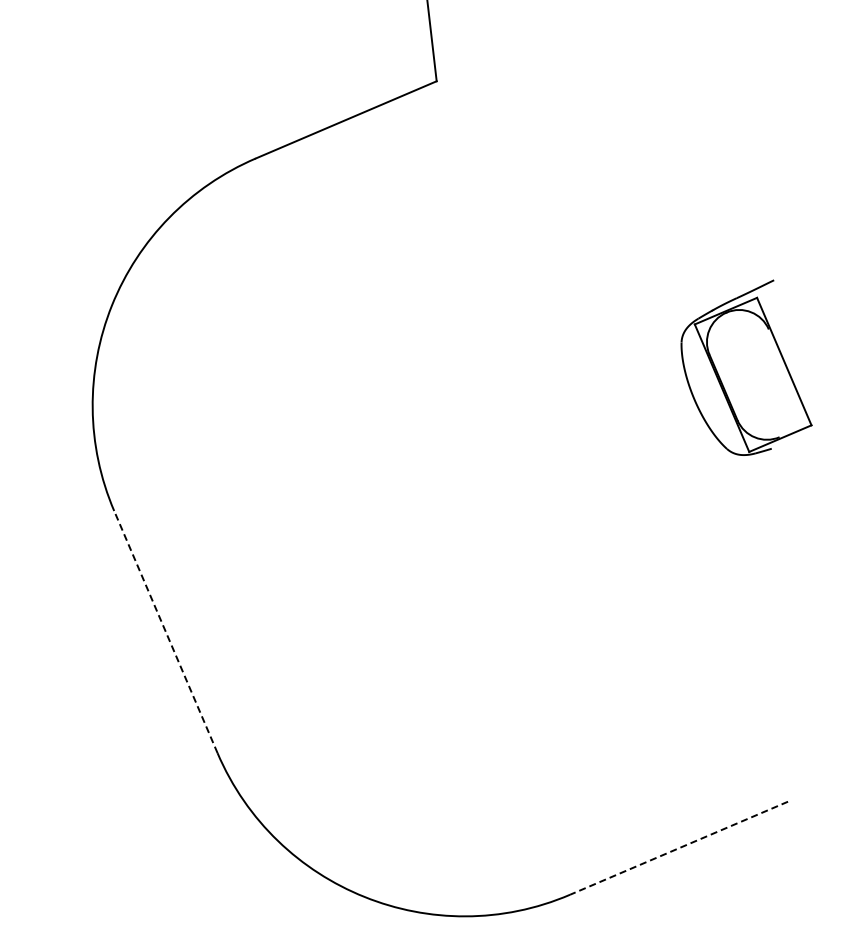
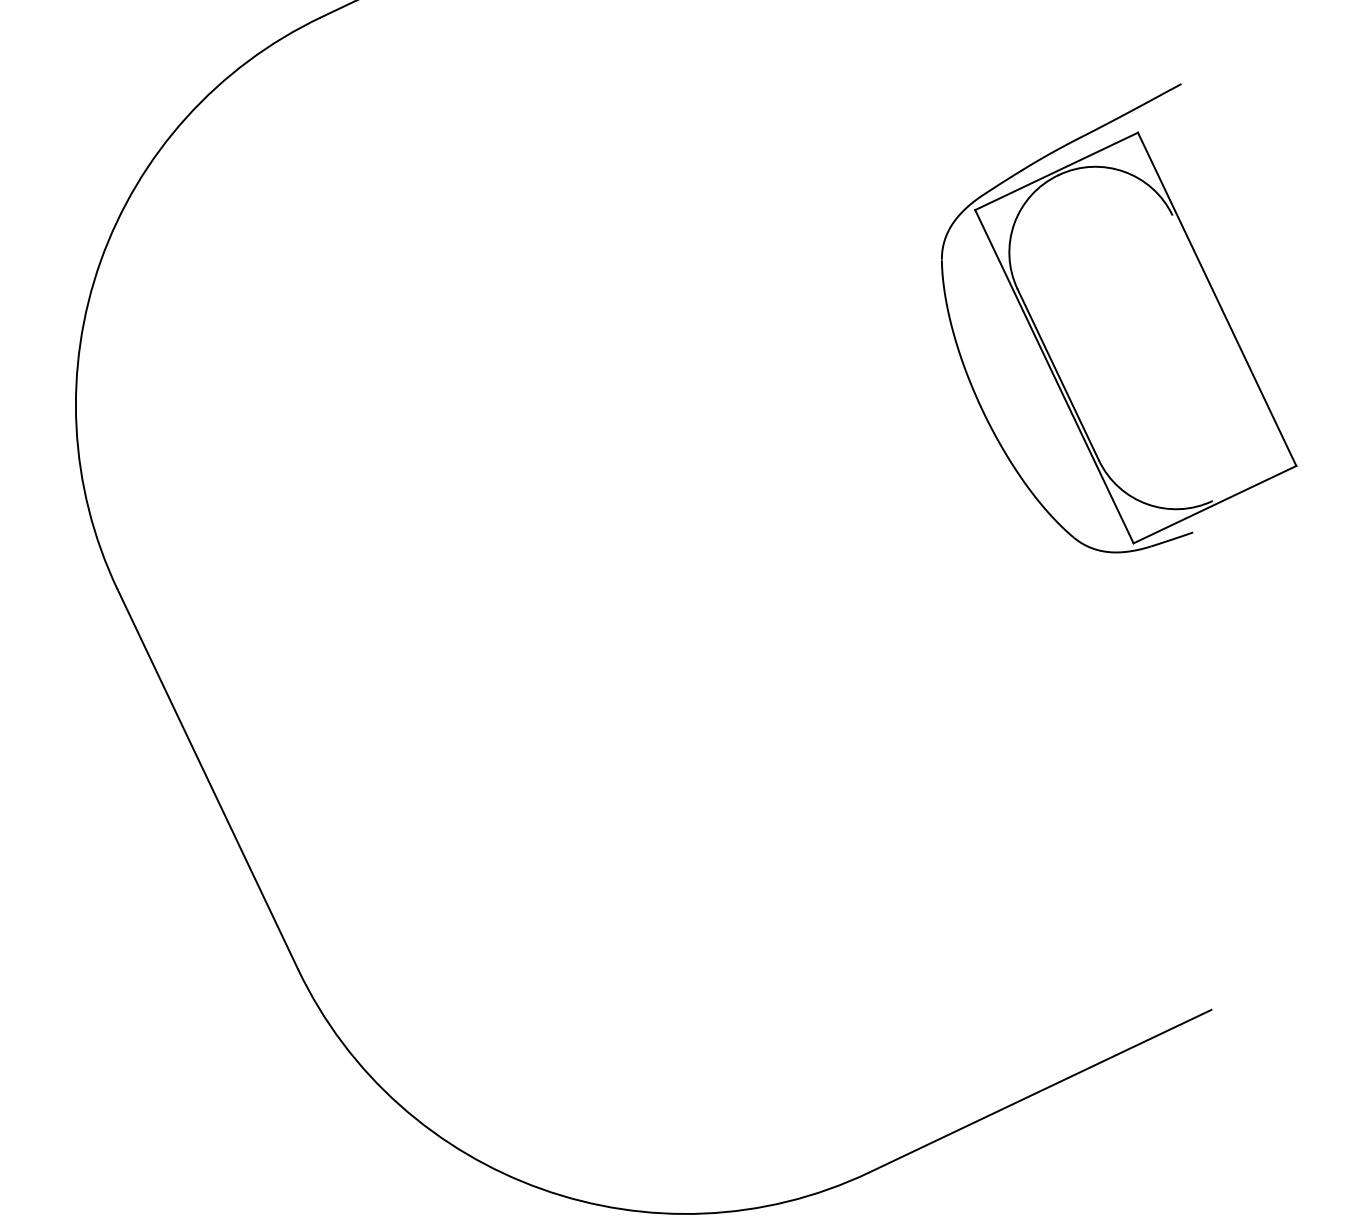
part: (746, 367) -> (1117, 319), size x1.67
line: (165, 632) -> (207, 779), dashed -> solid
line: (678, 848) -> (1039, 1091), dashed -> solid

